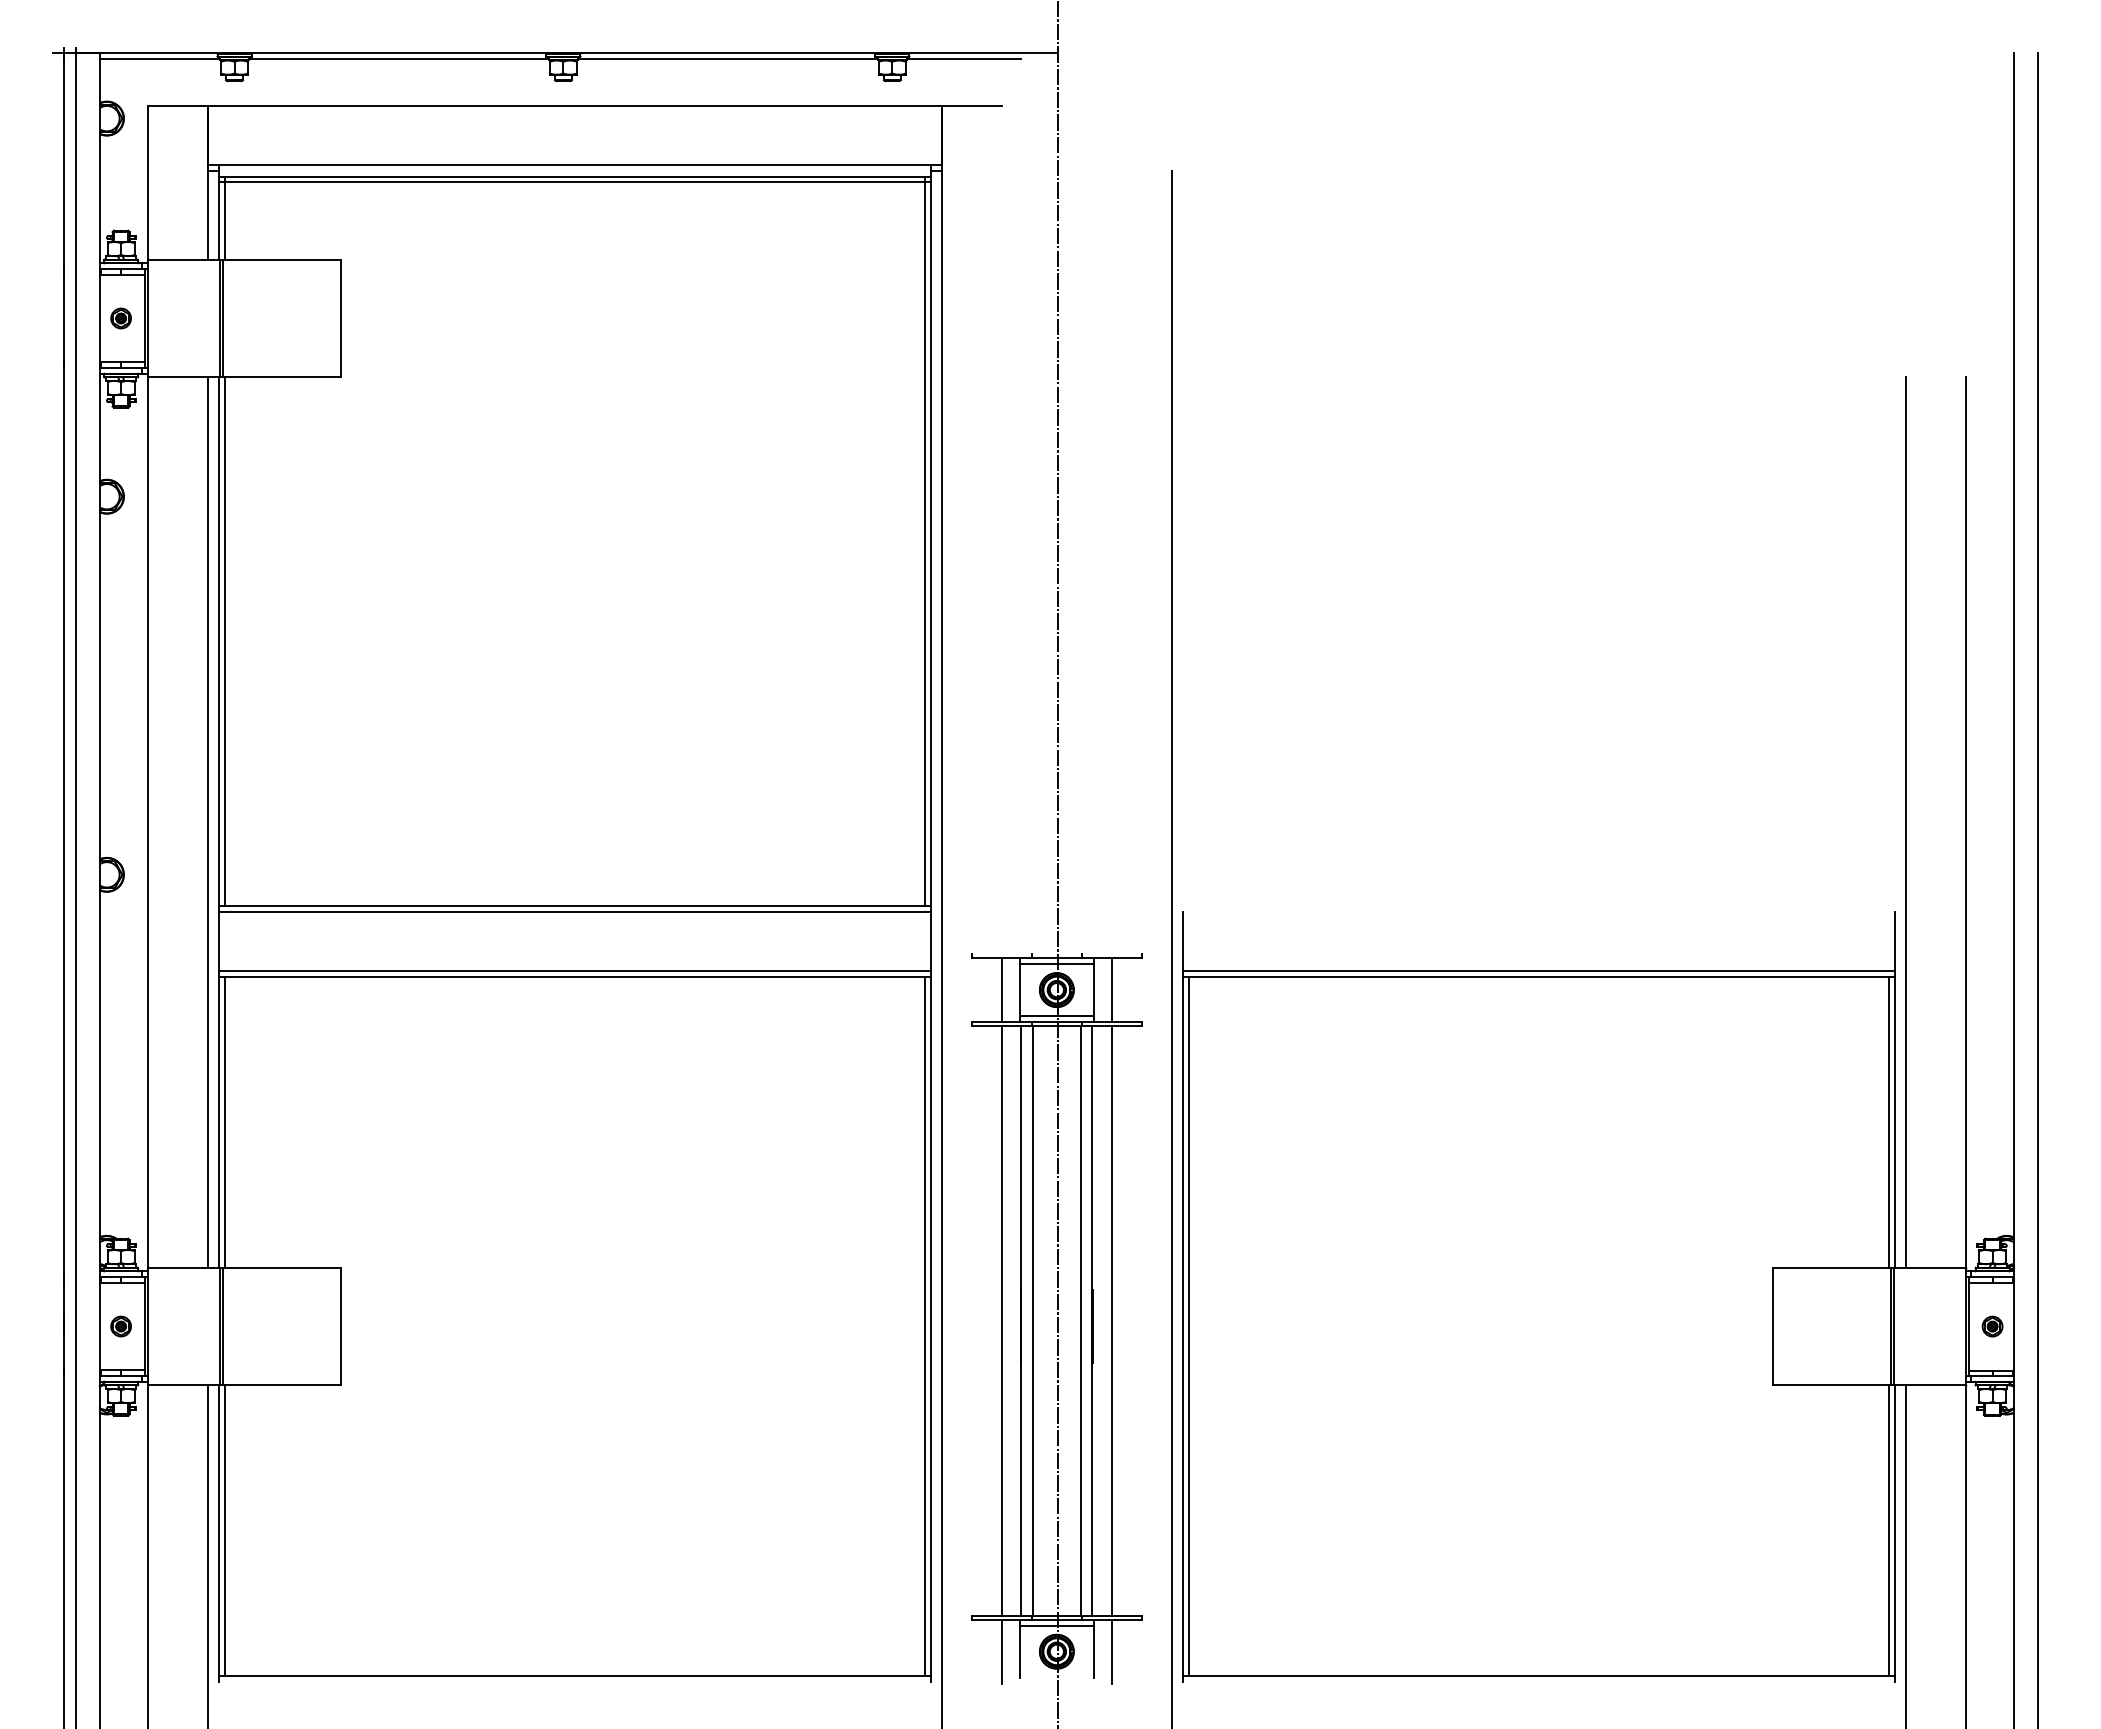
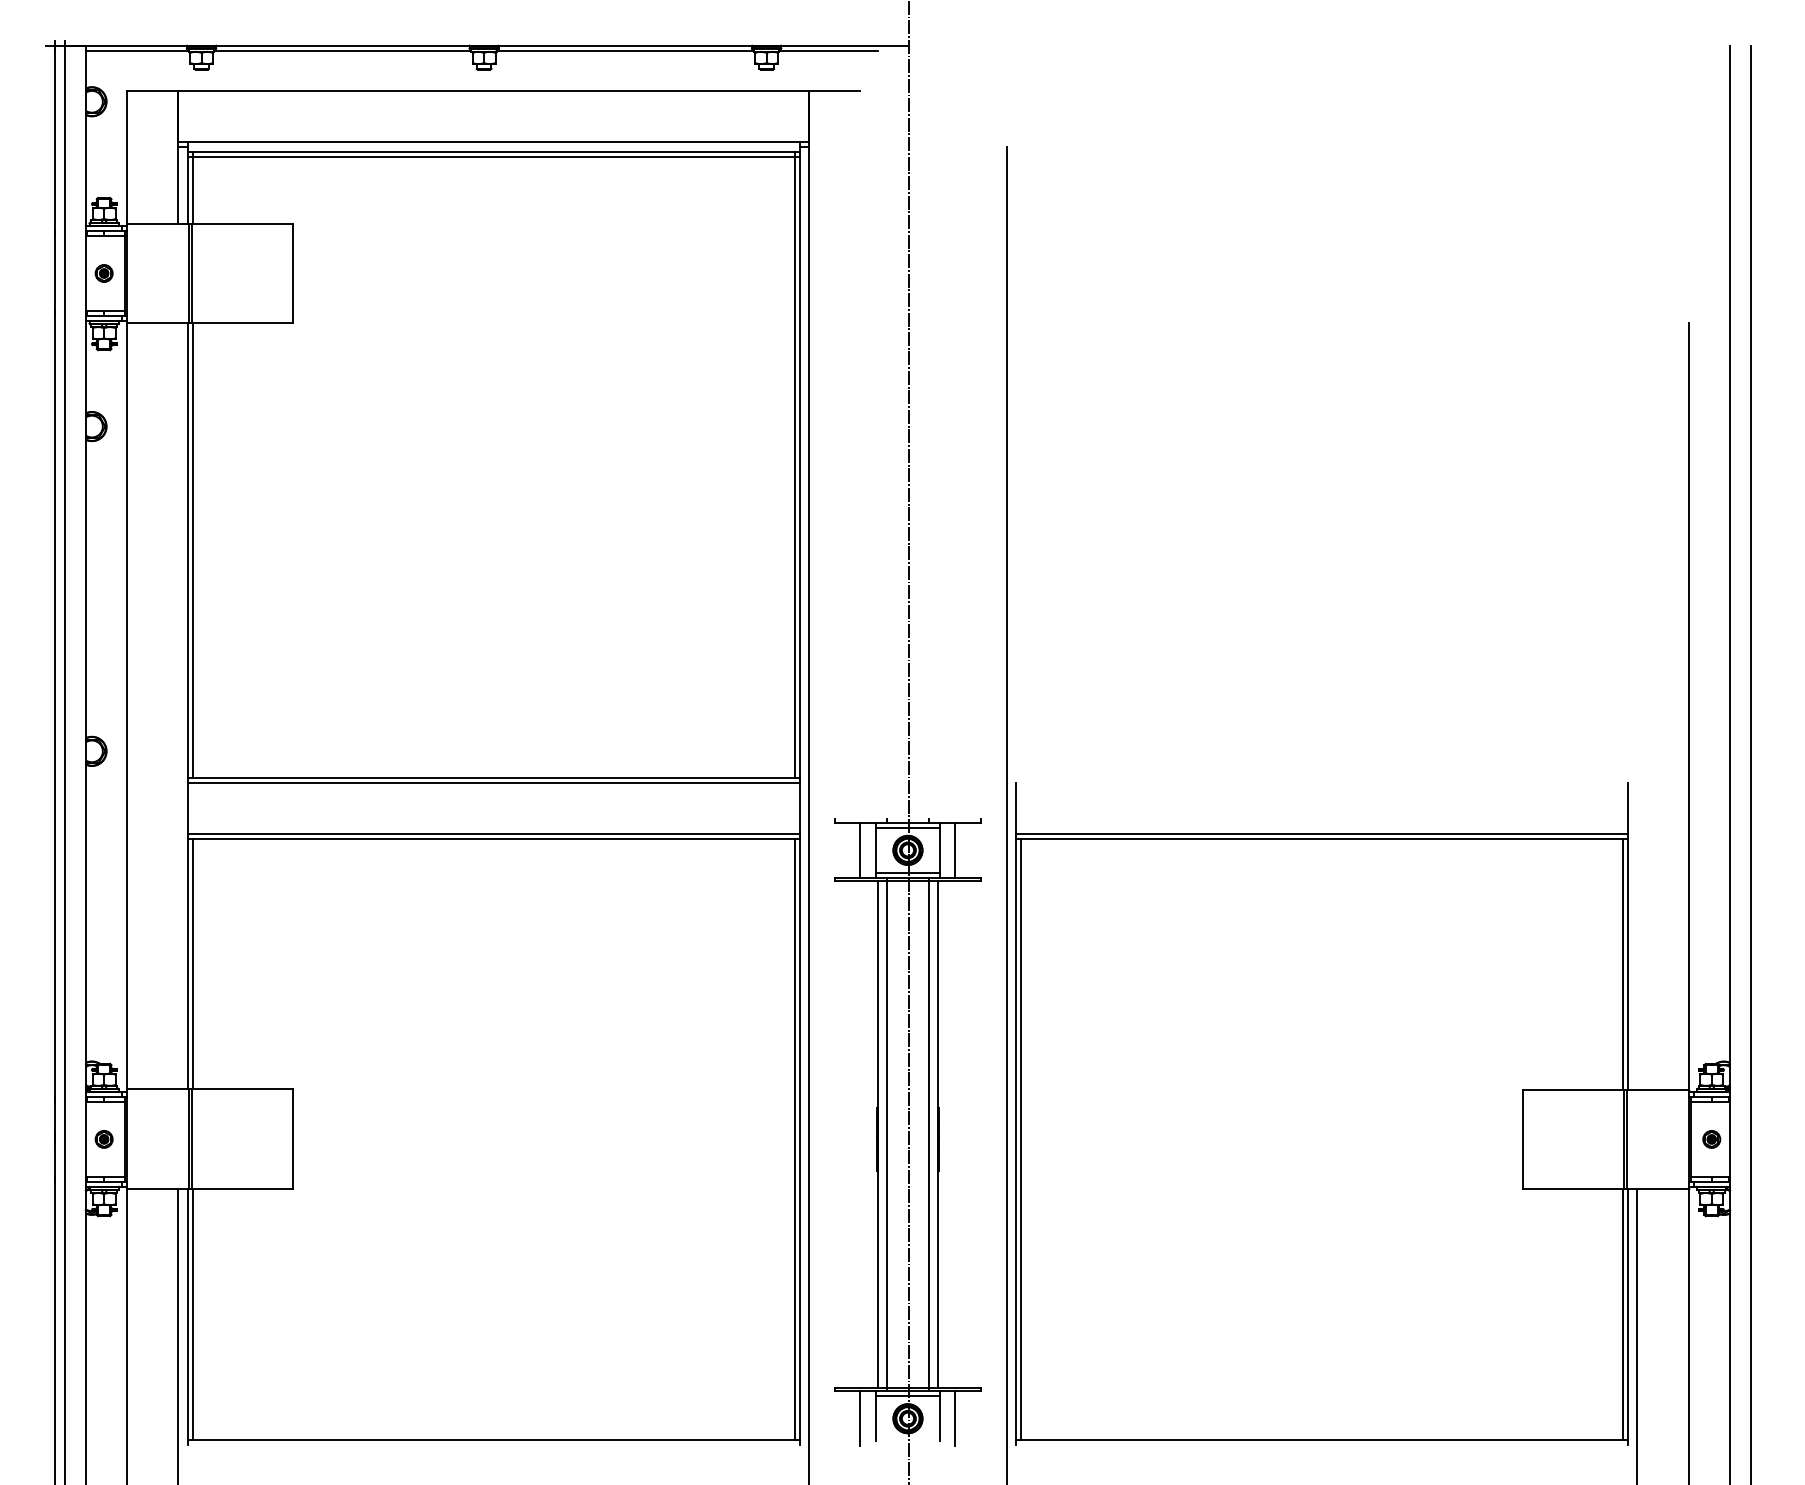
line: (207, 822) -> (178, 706), removed
line: (1906, 822) -> (1637, 706), removed
line: (1001, 1320) -> (860, 1134), removed
line: (1112, 1320) -> (955, 1134), removed

